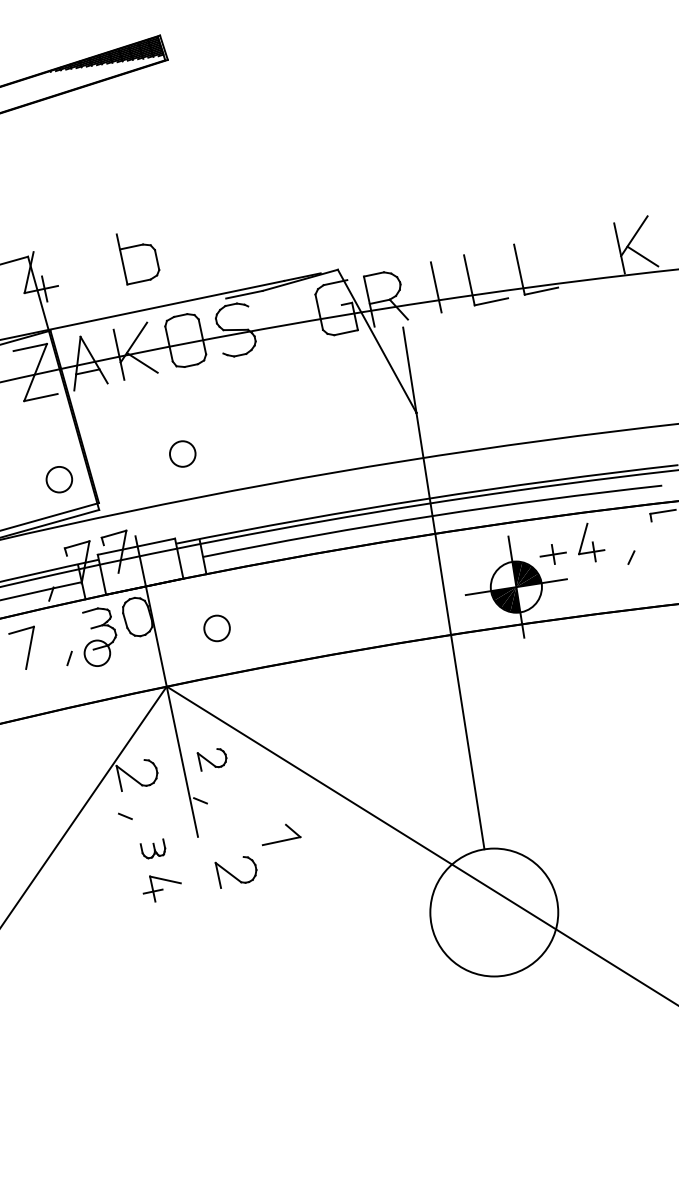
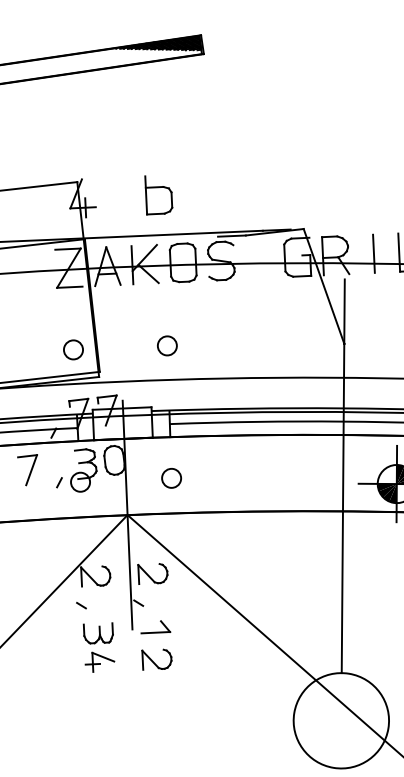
part: (211, 759) -> (151, 574), size x1.43
part: (281, 834) -> (156, 627), moved
part: (152, 848) -> (97, 632), size x1.67

